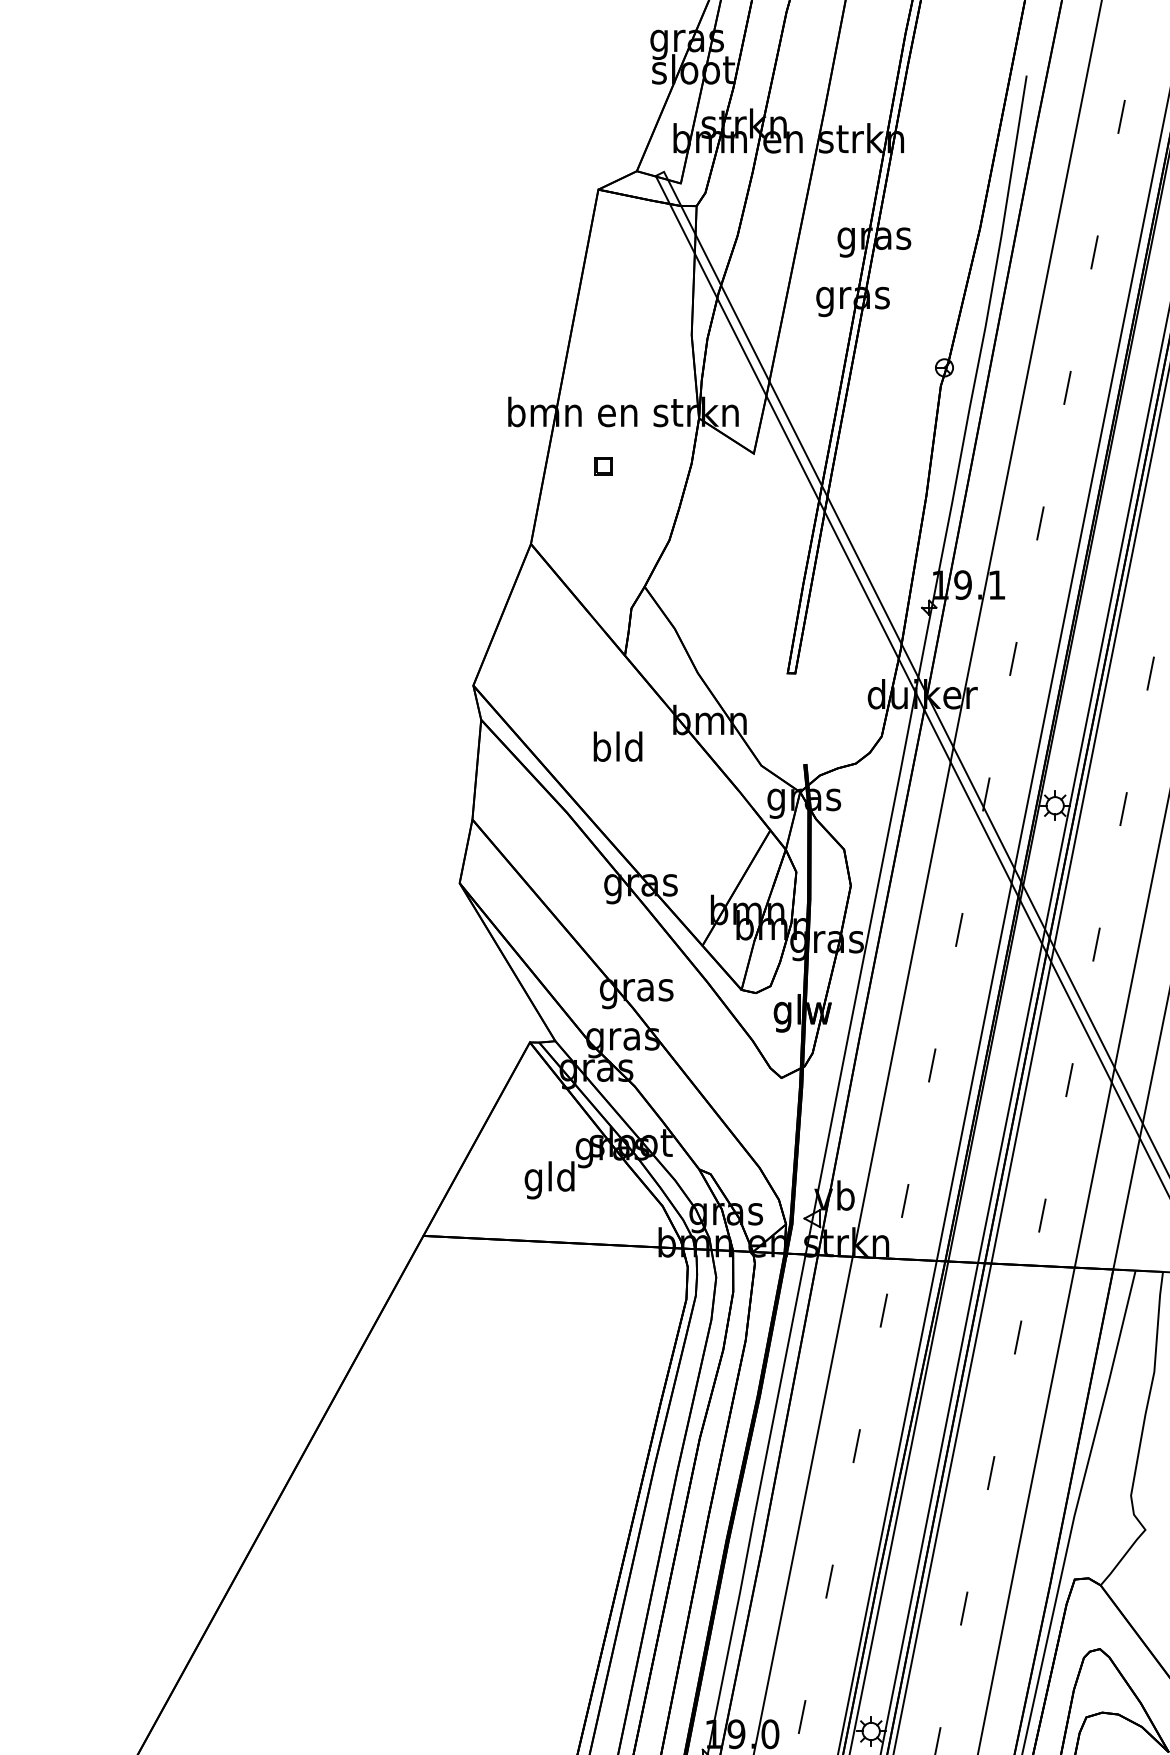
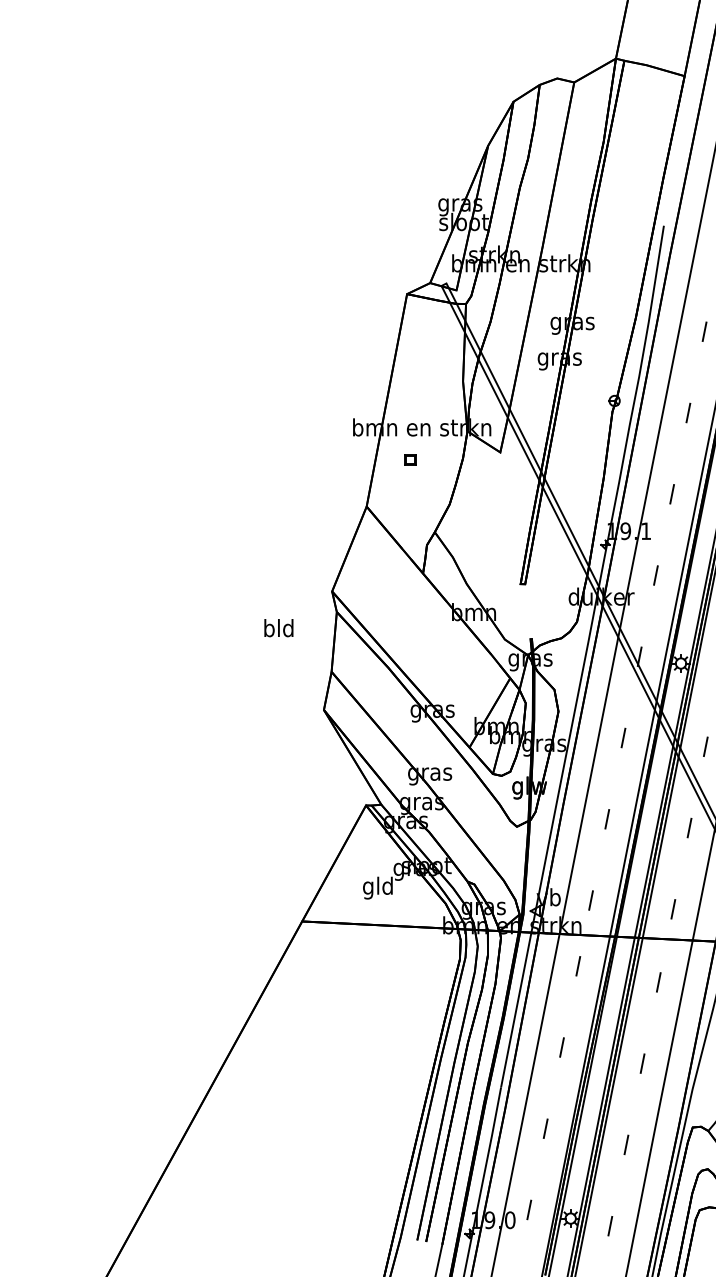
text: (617, 747) -> (278, 628), moved

